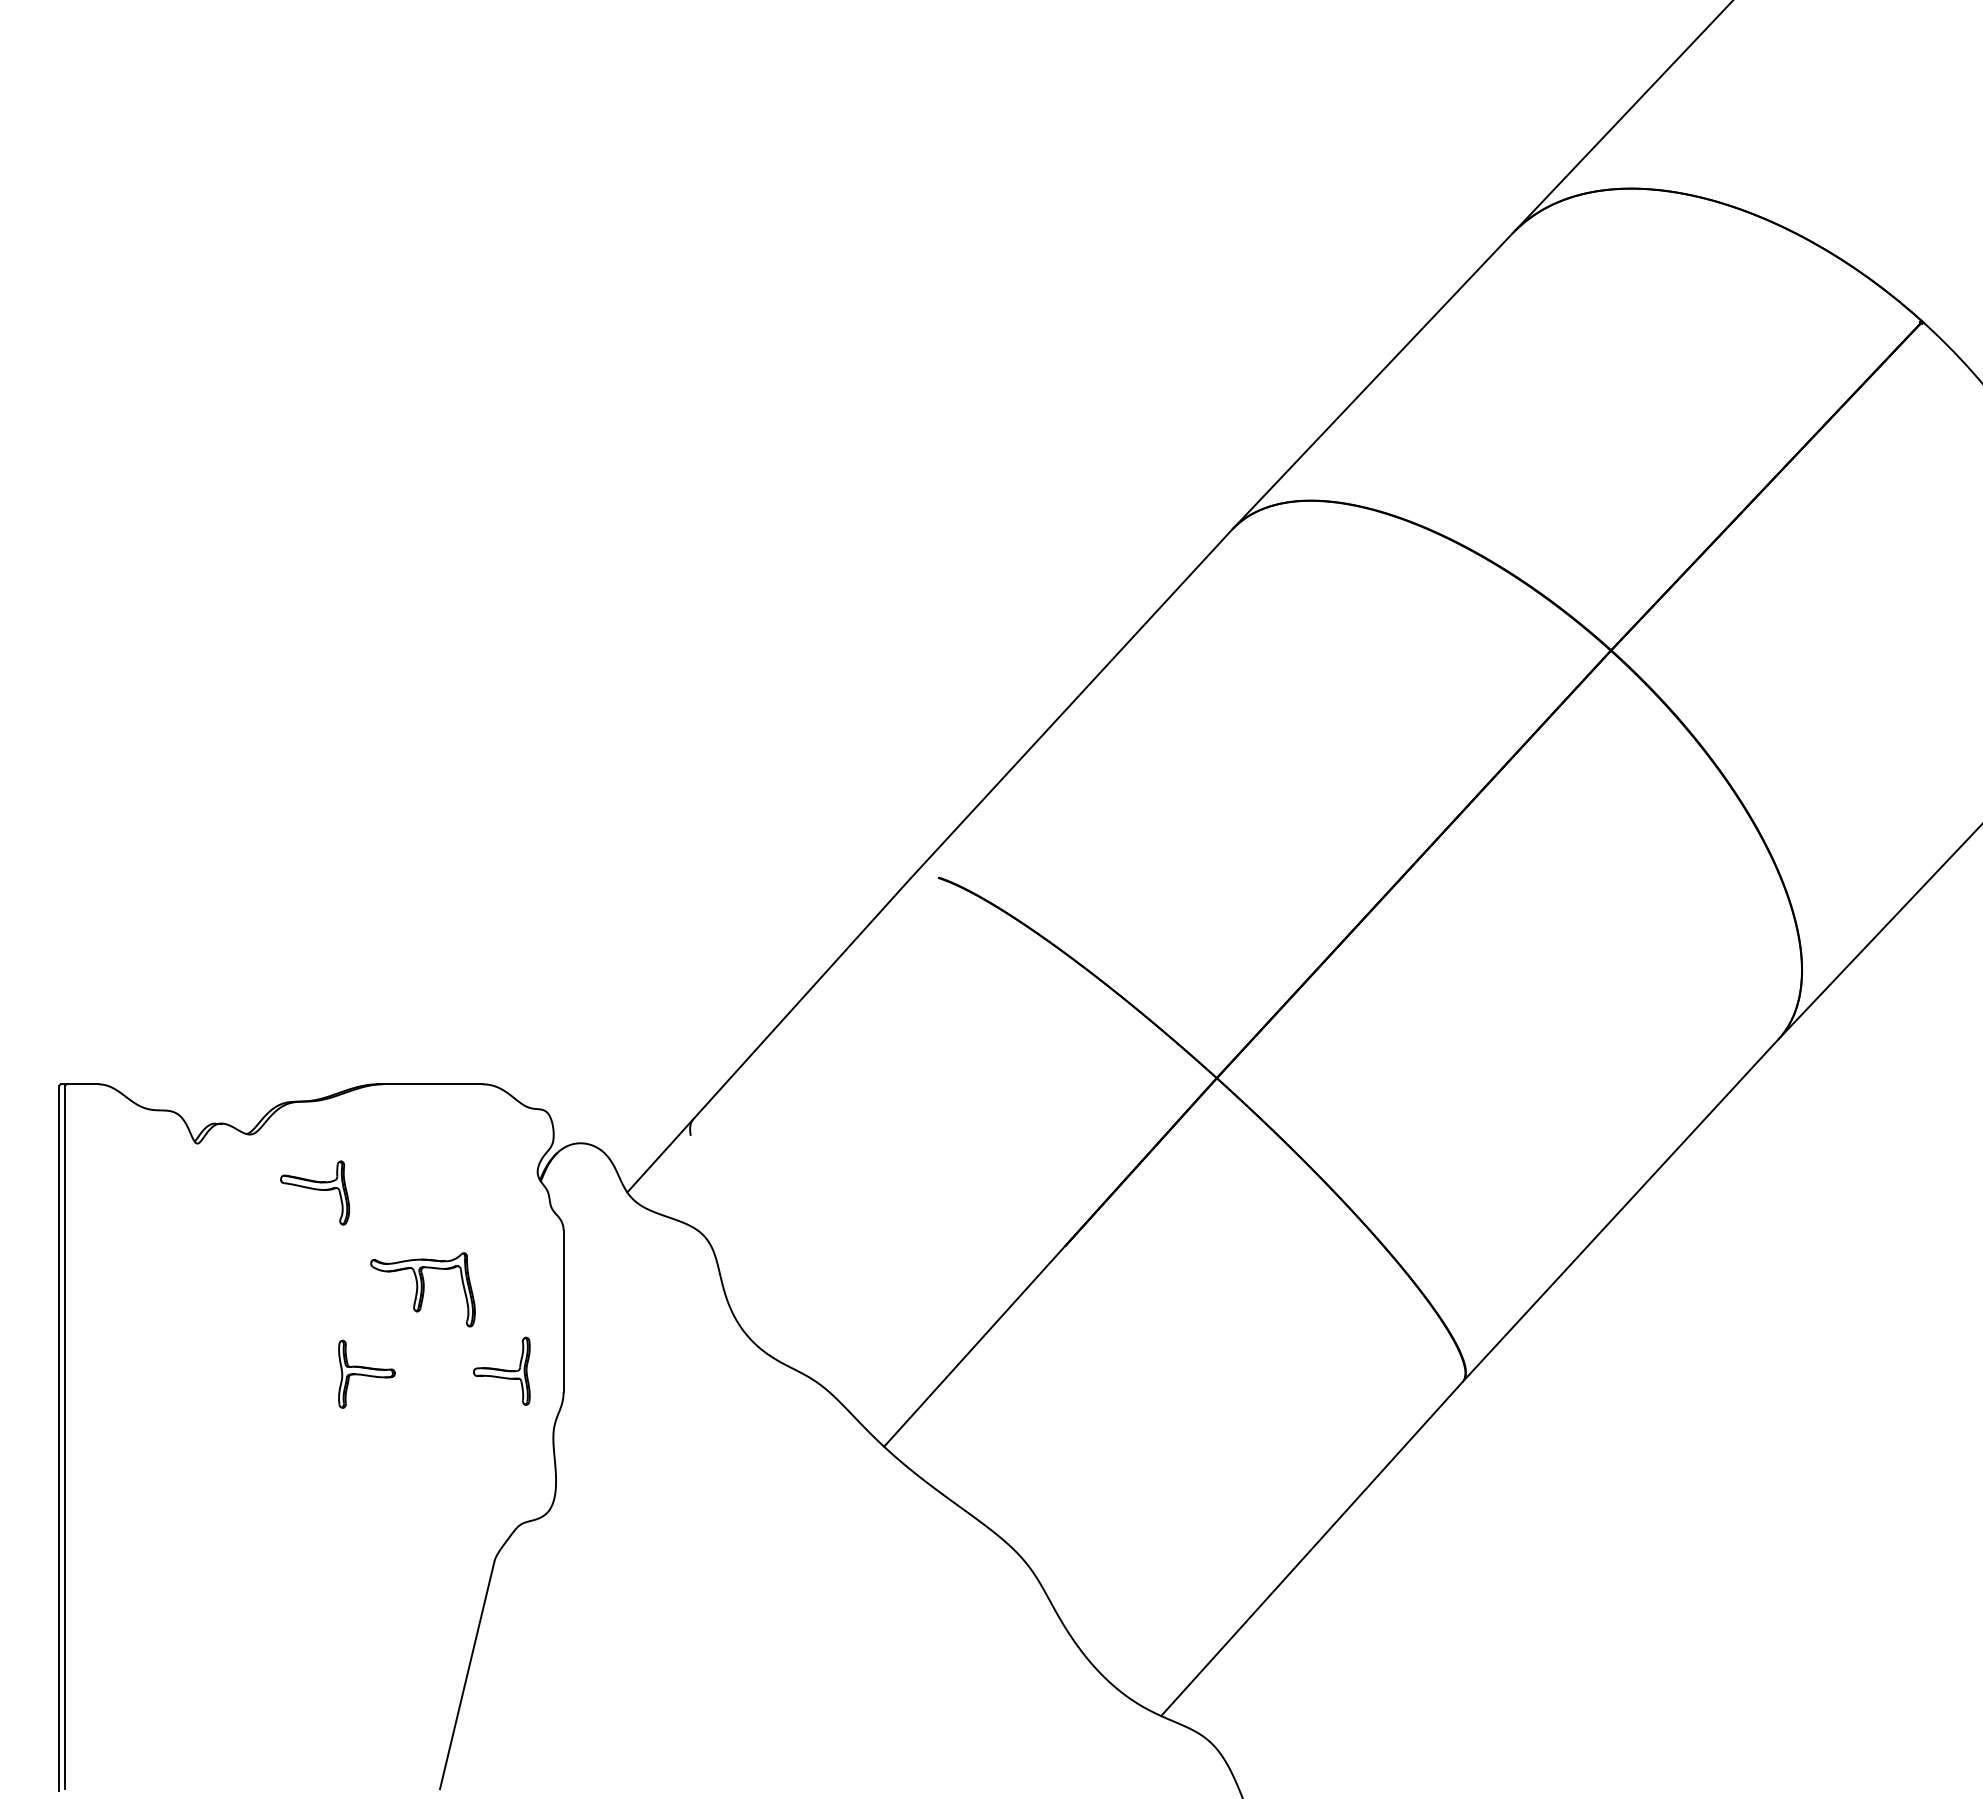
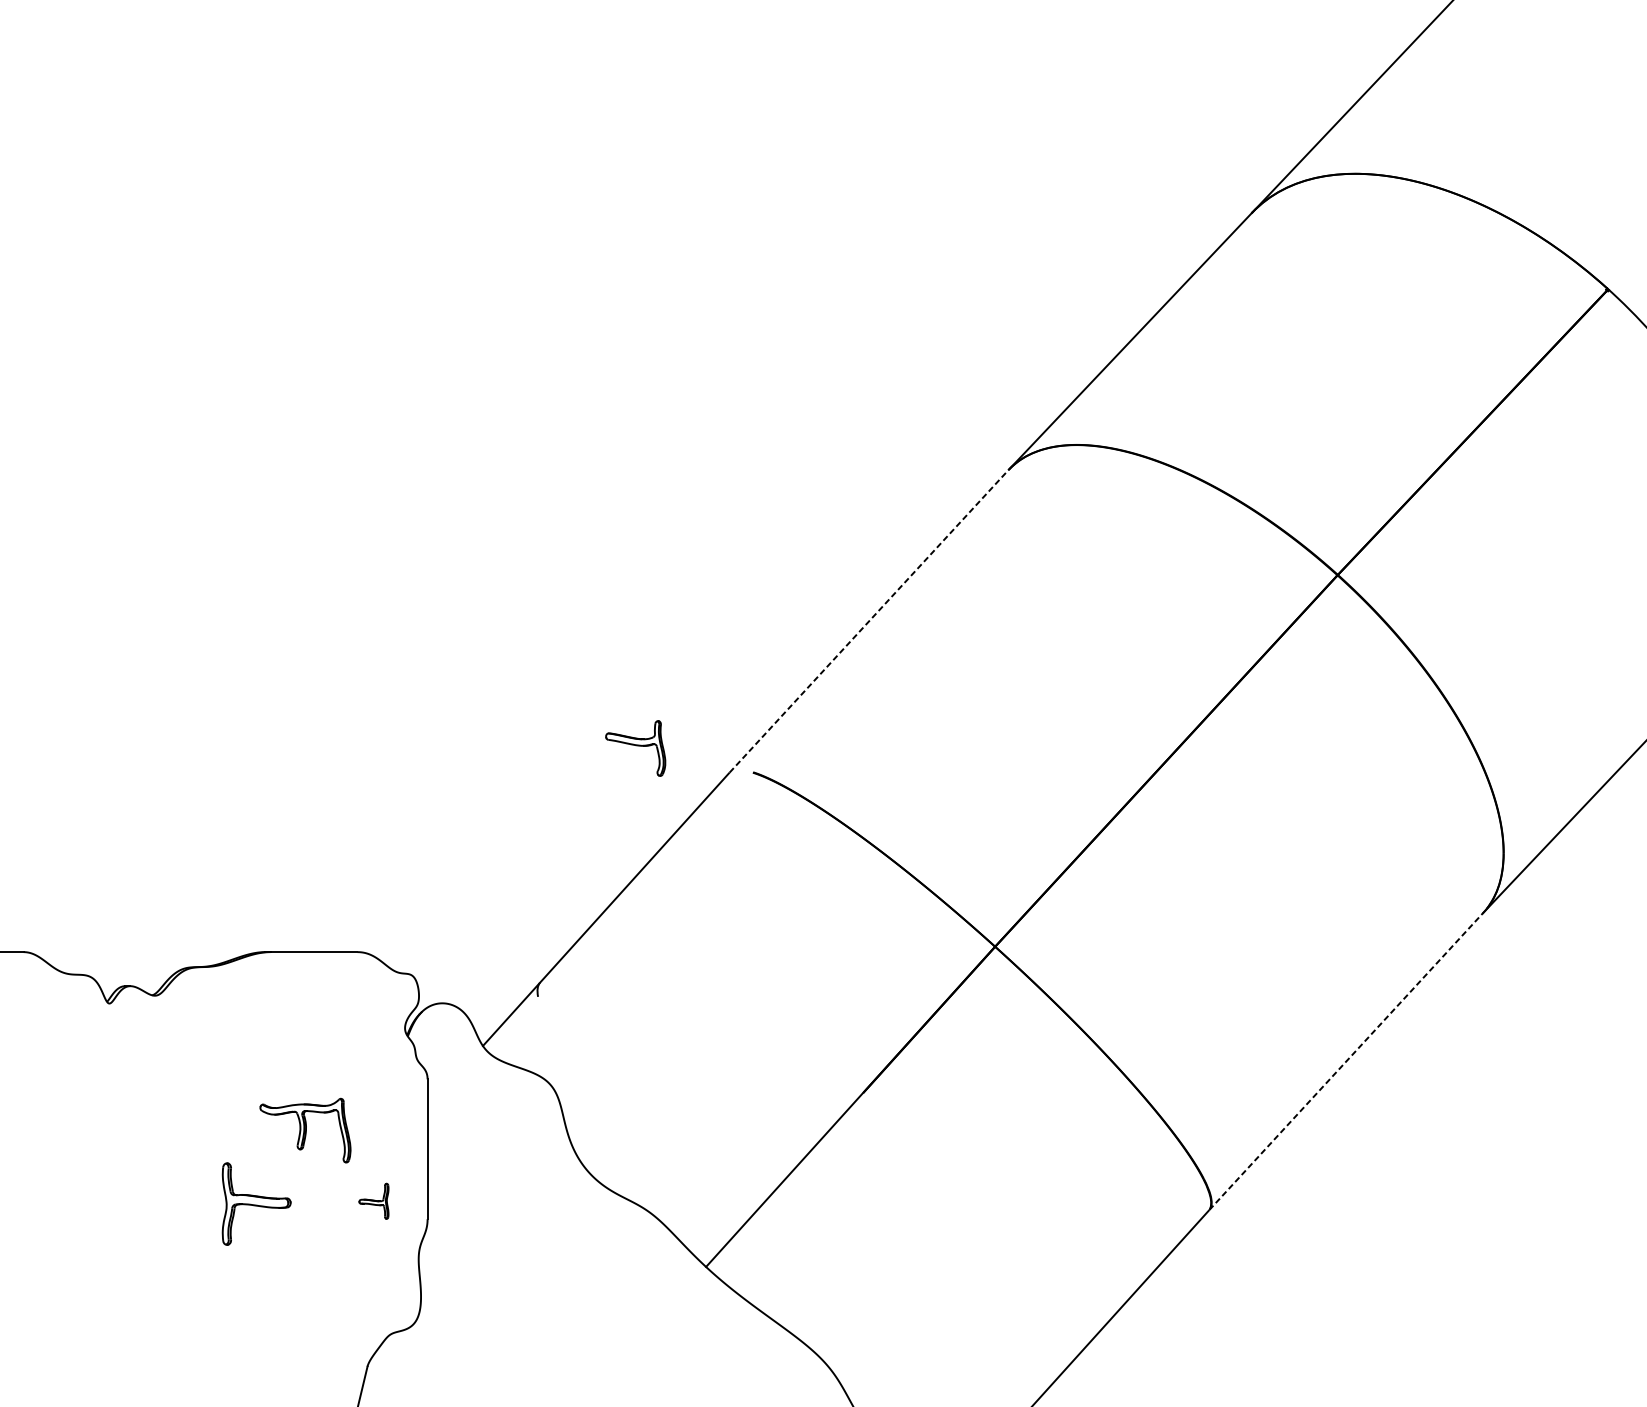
line: (1071, 703) -> (868, 621), solid -> dashed
part: (315, 1192) -> (636, 748), moved
line: (1620, 1210) -> (1345, 1061), solid -> dashed
part: (501, 1370) -> (373, 1200), size x0.6
part: (366, 1373) -> (256, 1203), size x1.4

